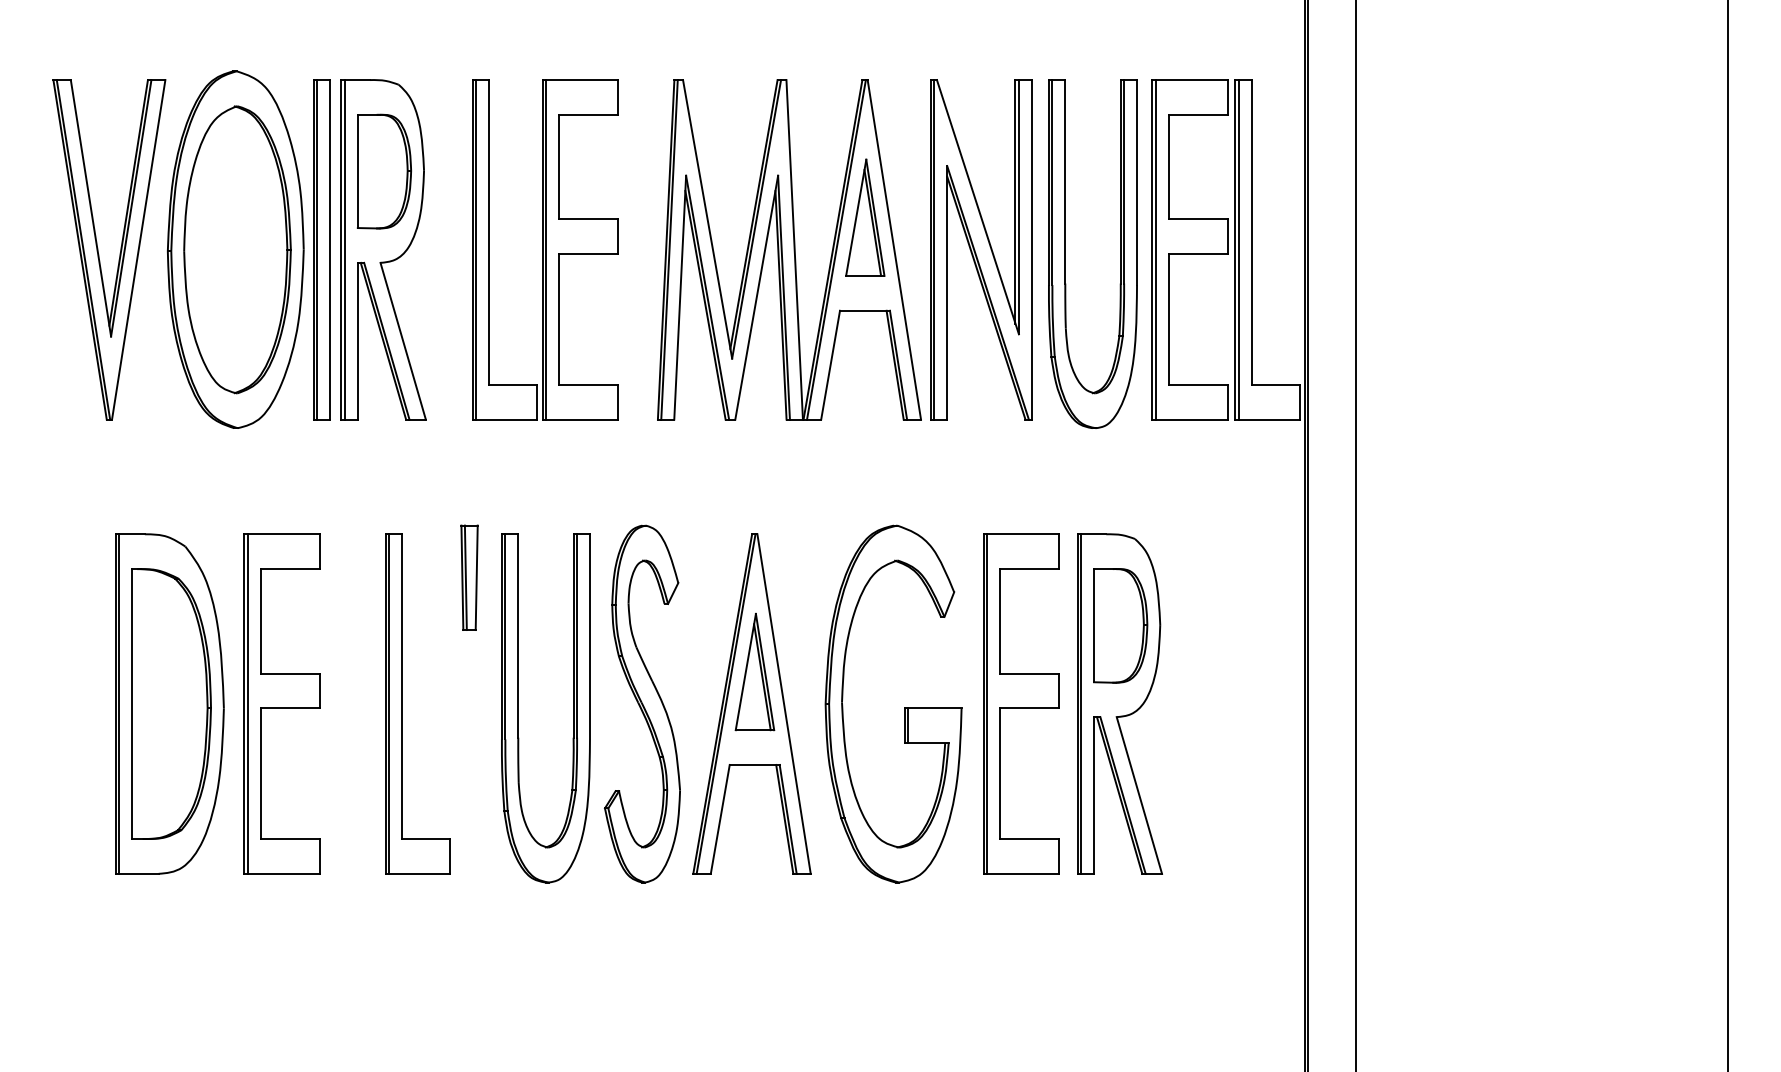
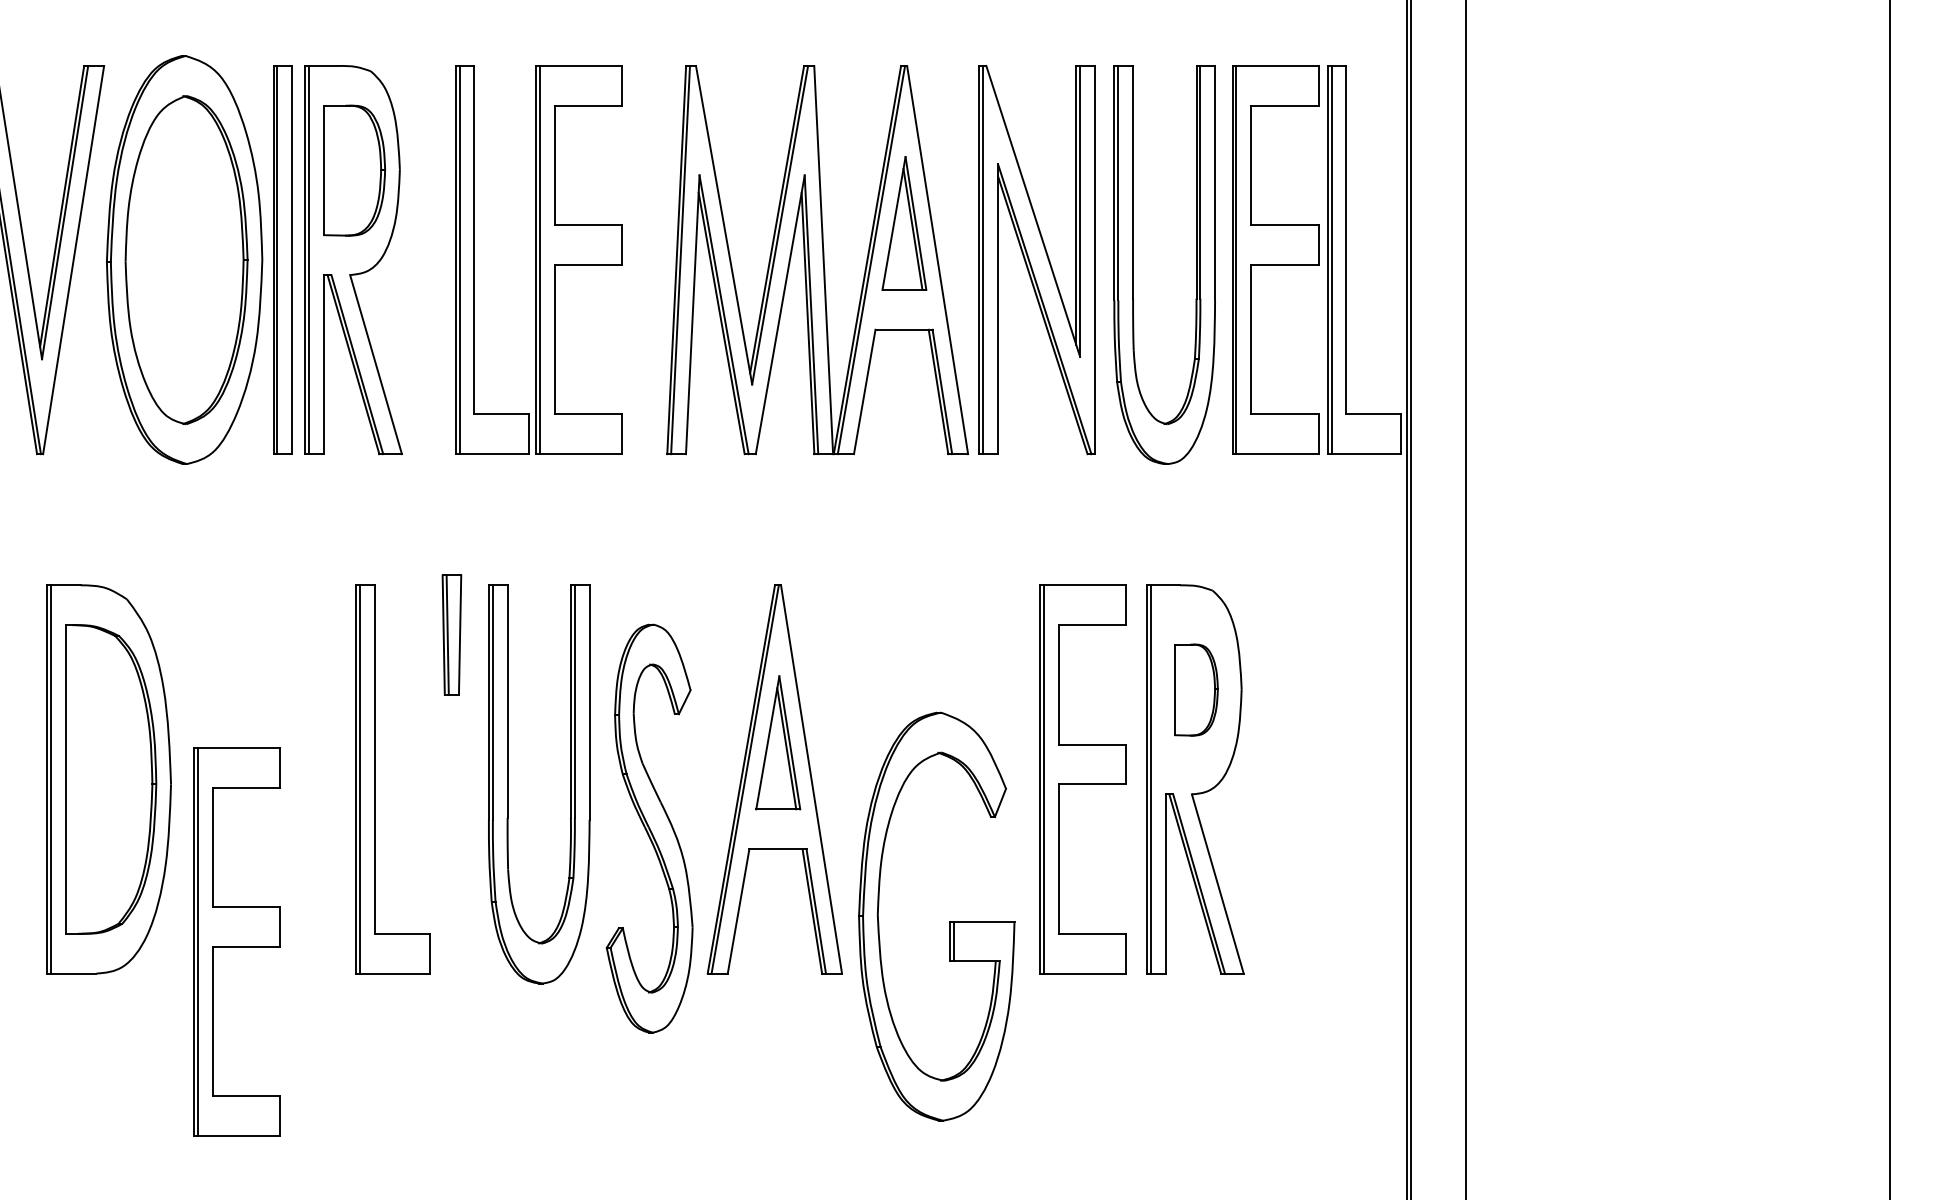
part: (1120, 625) -> (1196, 689), size x0.7
part: (281, 703) -> (236, 941), moved
part: (642, 703) -> (649, 827), moved
part: (904, 707) -> (949, 920), moved

